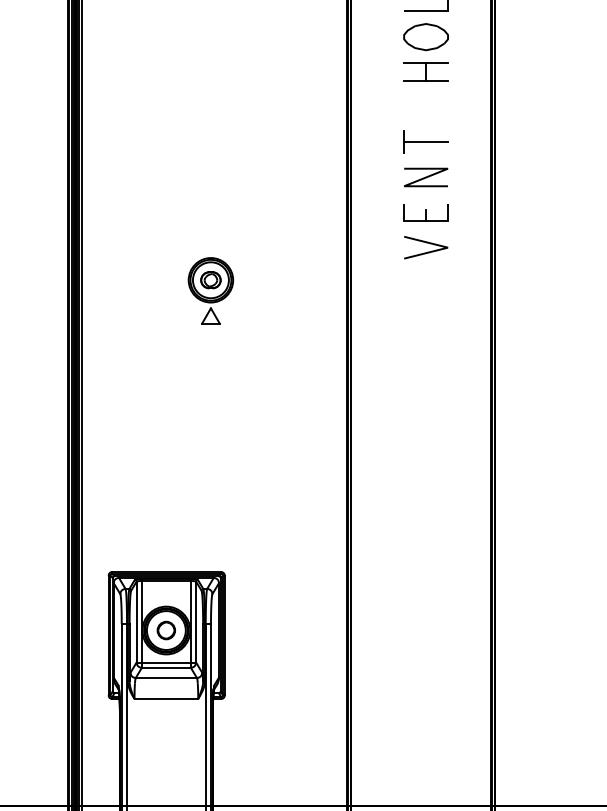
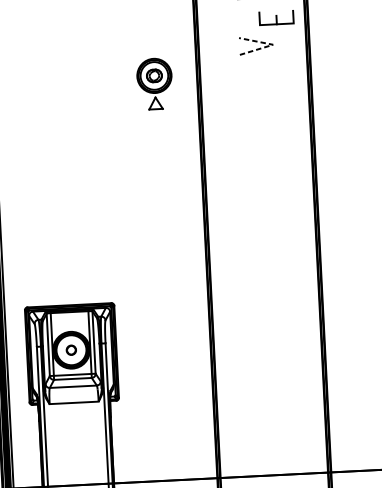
part: (425, 212) -> (276, 17), moved
line: (448, 247) -> (273, 44), solid -> dashed
part: (210, 290) -> (154, 83), moved
part: (165, 630) -> (70, 350), size x0.7

